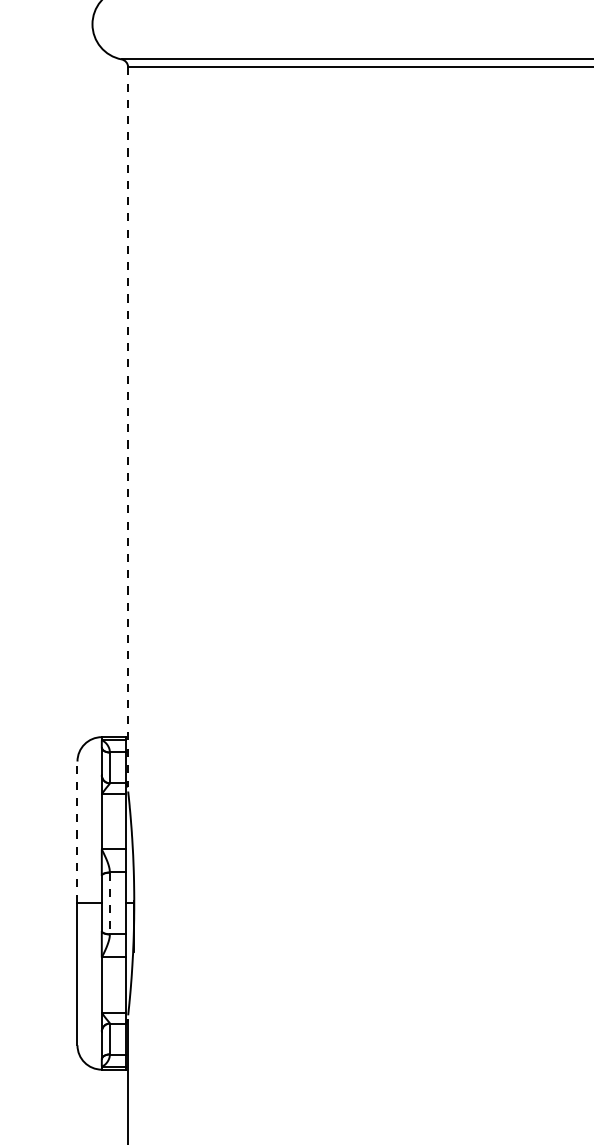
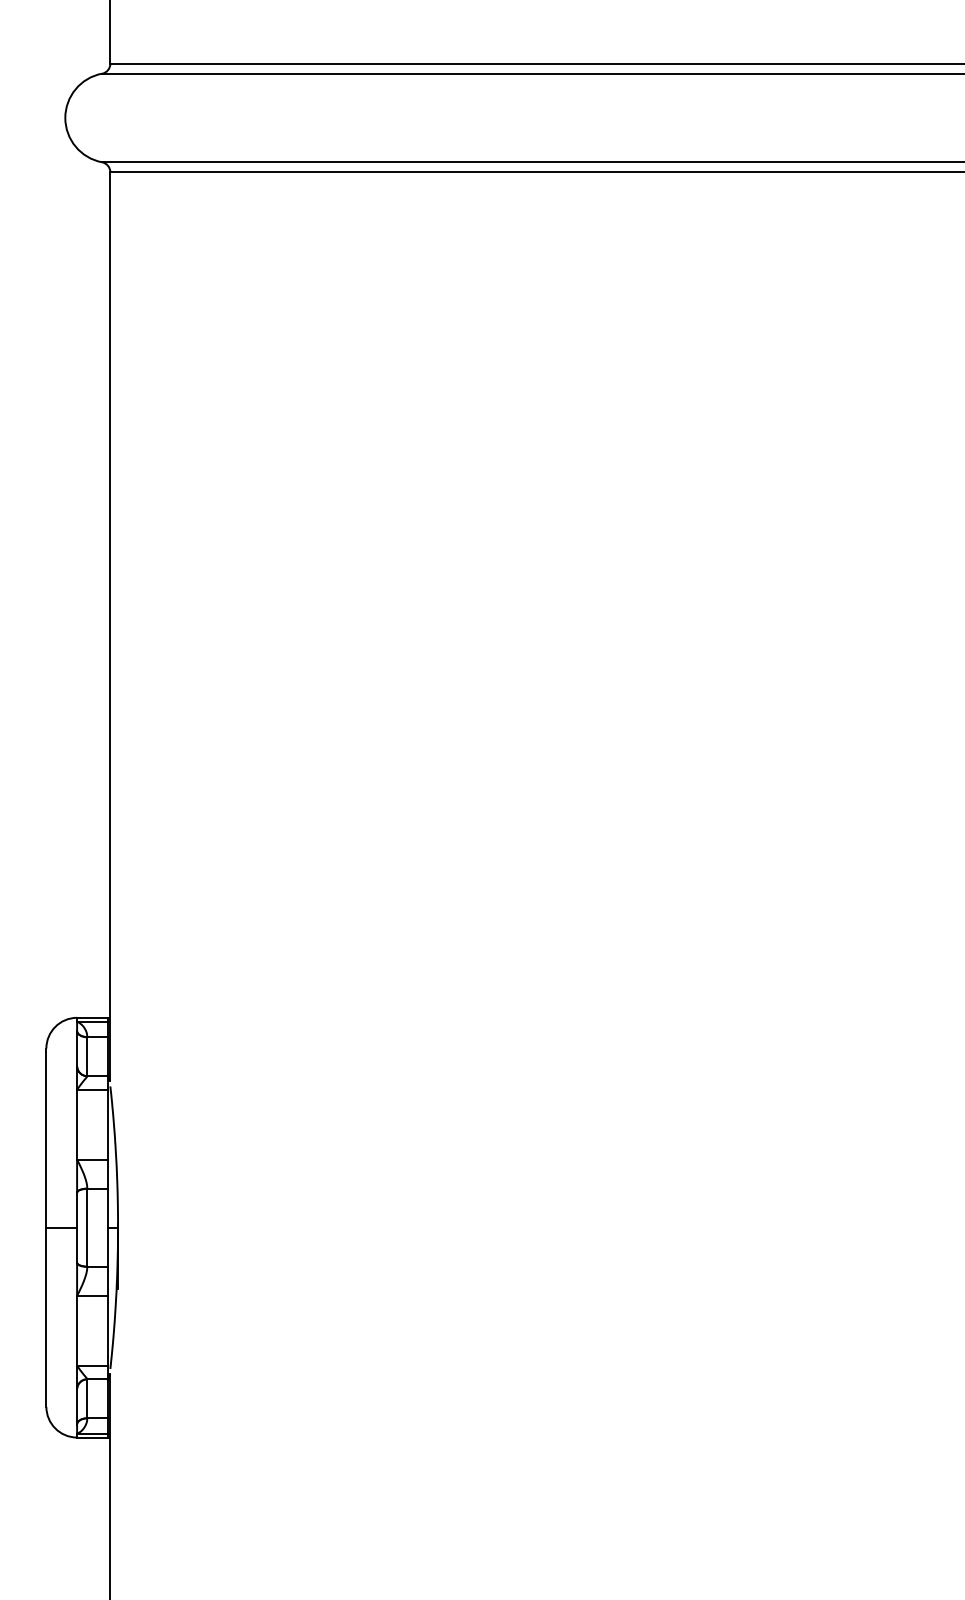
line: (128, 427) -> (110, 627), dashed -> solid
line: (77, 832) -> (46, 1138), dashed -> solid
line: (110, 903) -> (87, 1227), dashed -> solid

